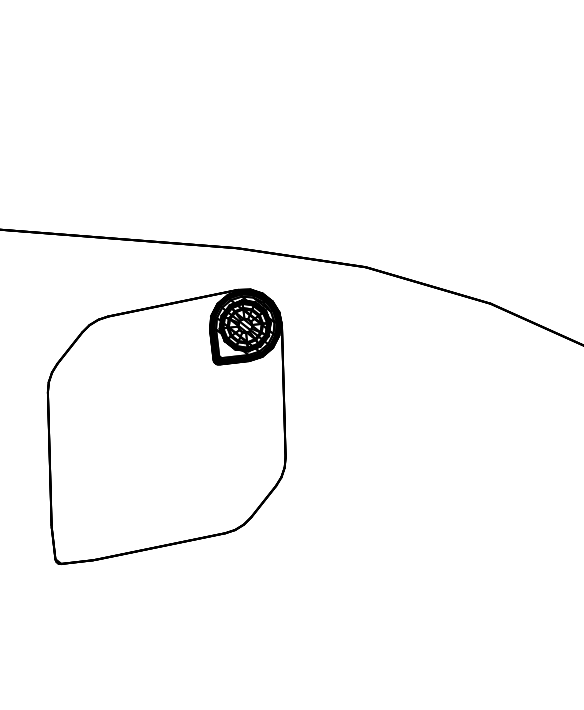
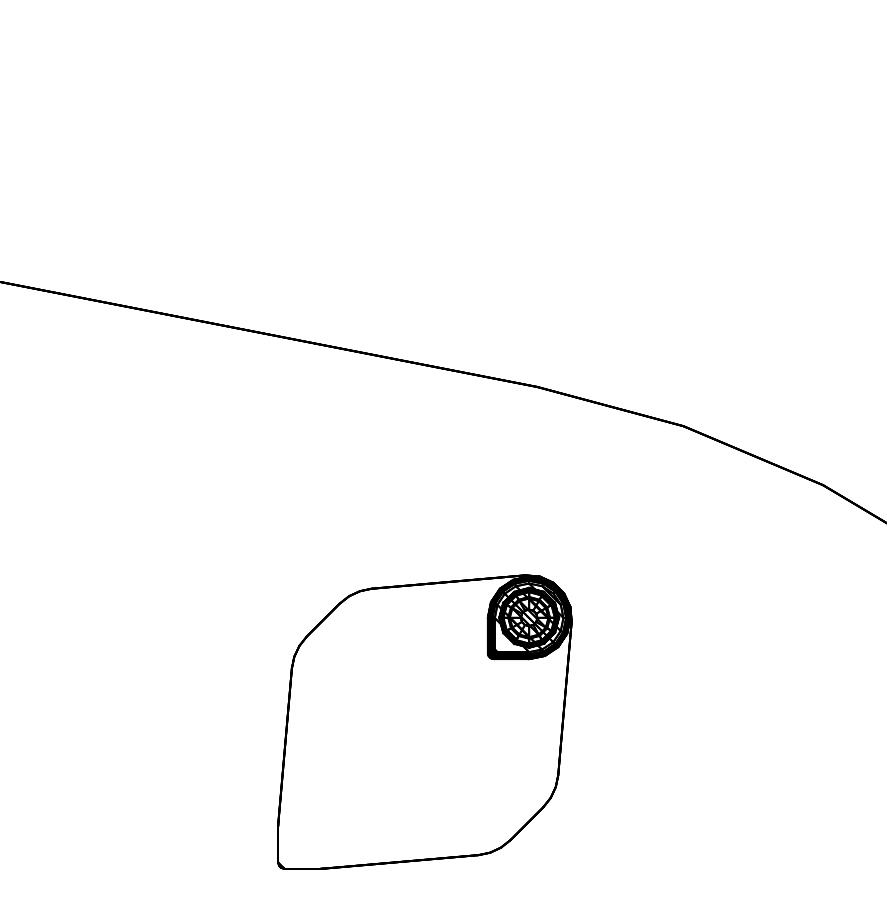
part: (166, 424) -> (424, 721), moved

